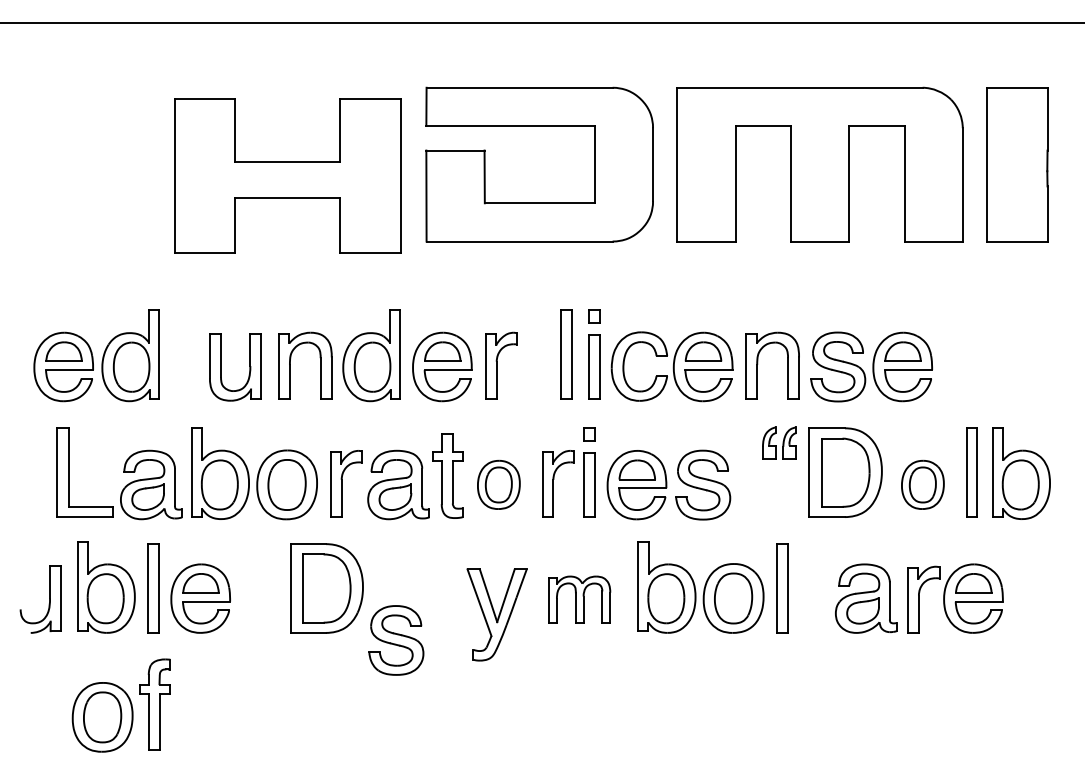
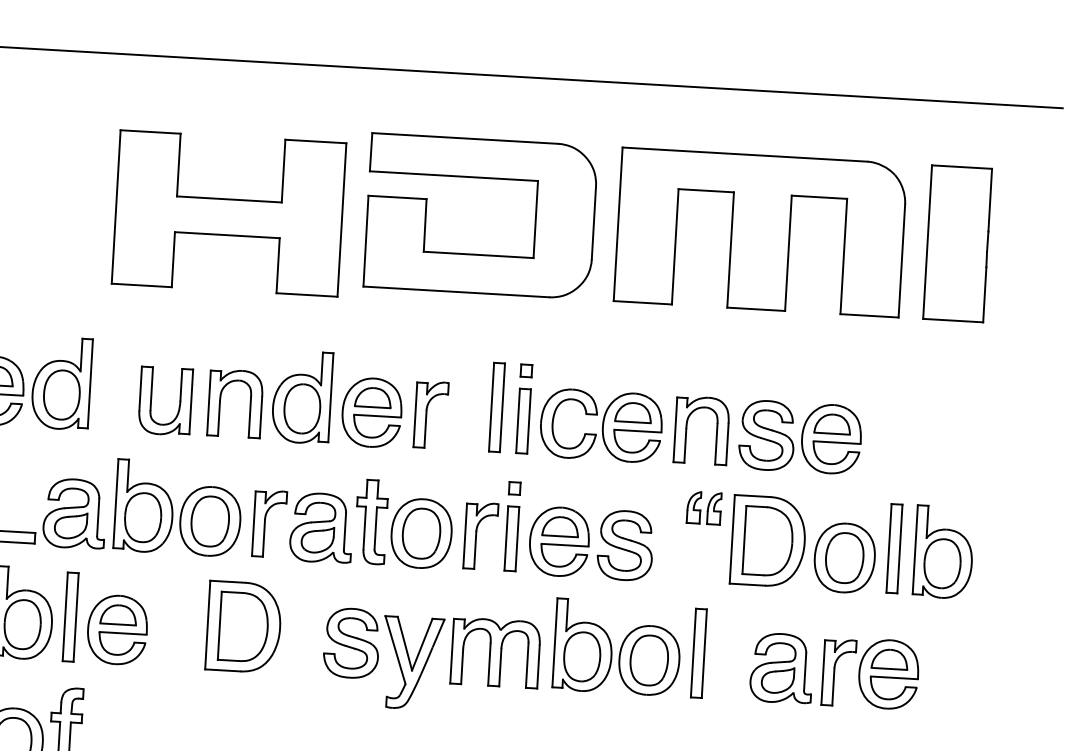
part: (498, 484) -> (421, 533), size x1.43
part: (922, 484) -> (844, 557), size x1.43
part: (579, 599) -> (495, 652), size x1.43
part: (396, 640) -> (351, 643), moved

